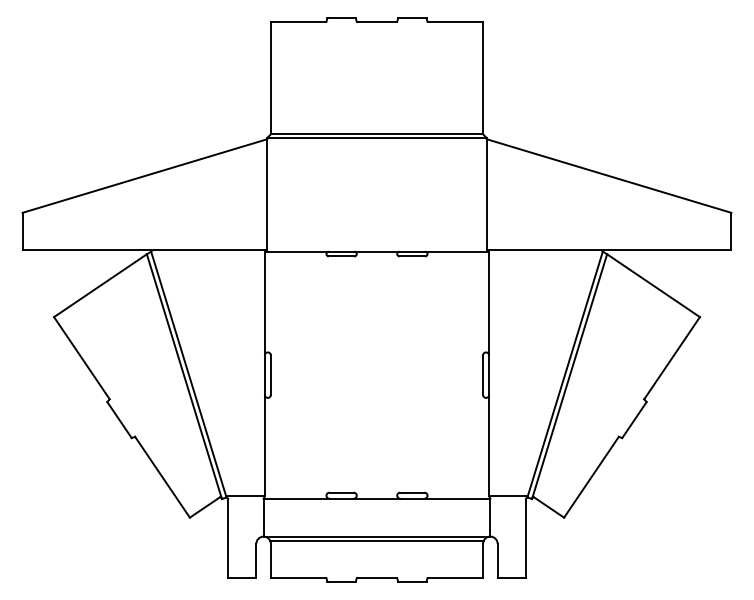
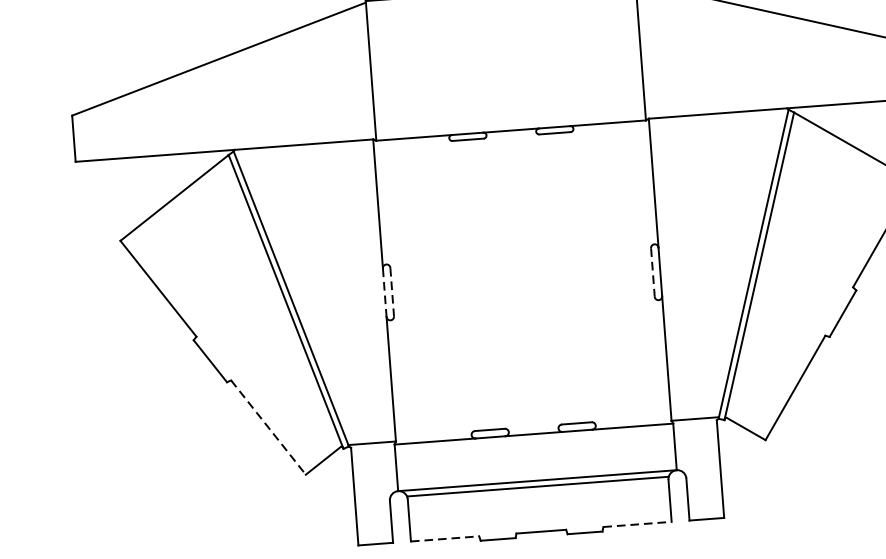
line: (264, 375) -> (384, 293), solid -> dashed
line: (270, 375) -> (391, 292), solid -> dashed
line: (483, 375) -> (653, 272), solid -> dashed
line: (162, 477) -> (268, 427), solid -> dashed
line: (298, 578) -> (444, 539), solid -> dashed
line: (455, 578) -> (637, 524), solid -> dashed

